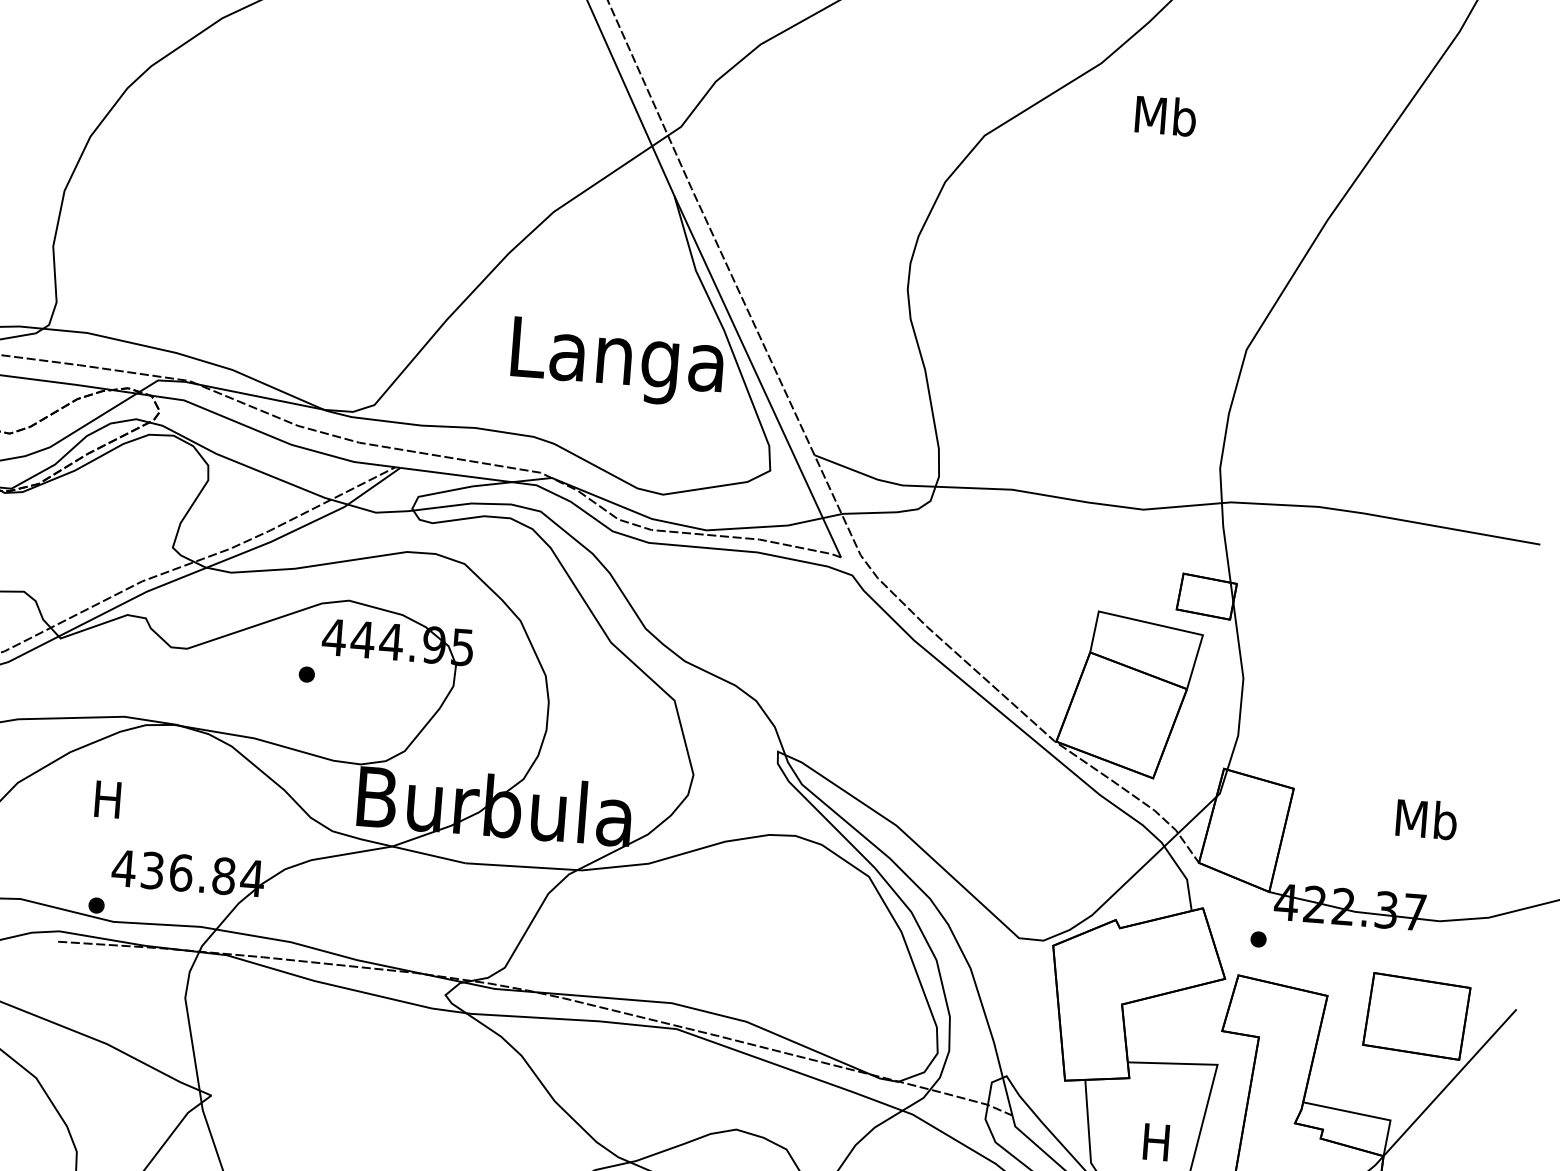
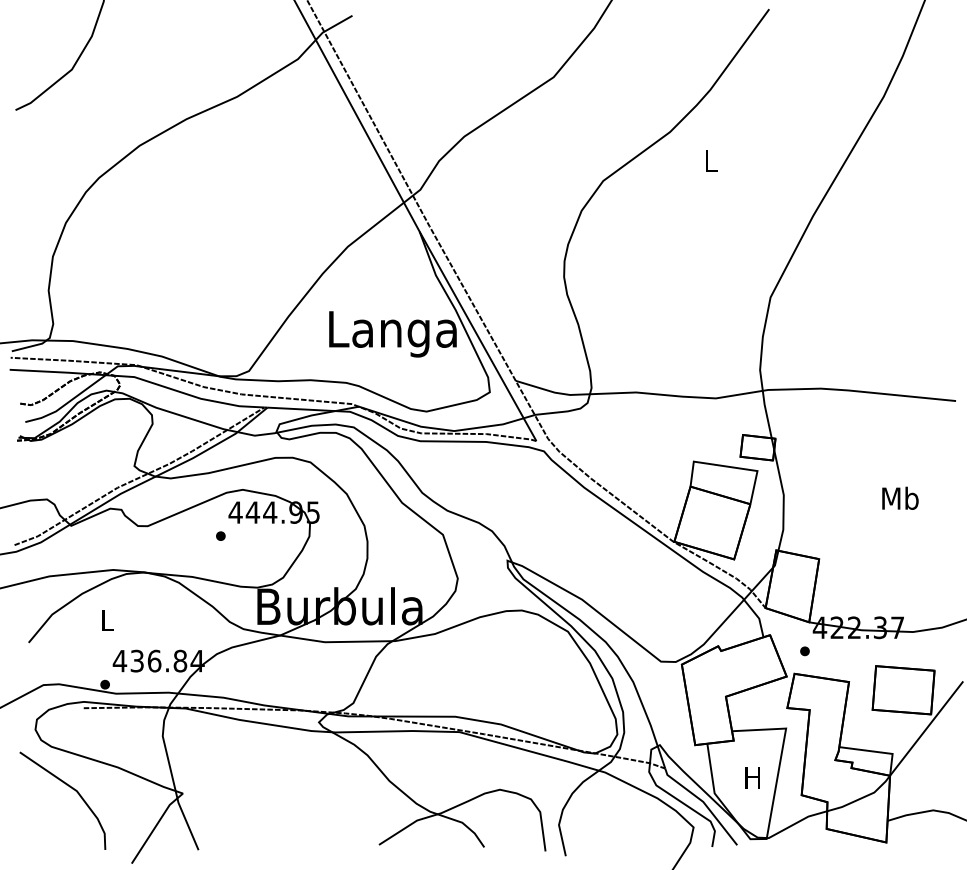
text: (1166, 115) -> (711, 160), Mb -> L
text: (108, 799) -> (107, 620), H -> L
text: (1426, 817) -> (900, 497), moved

